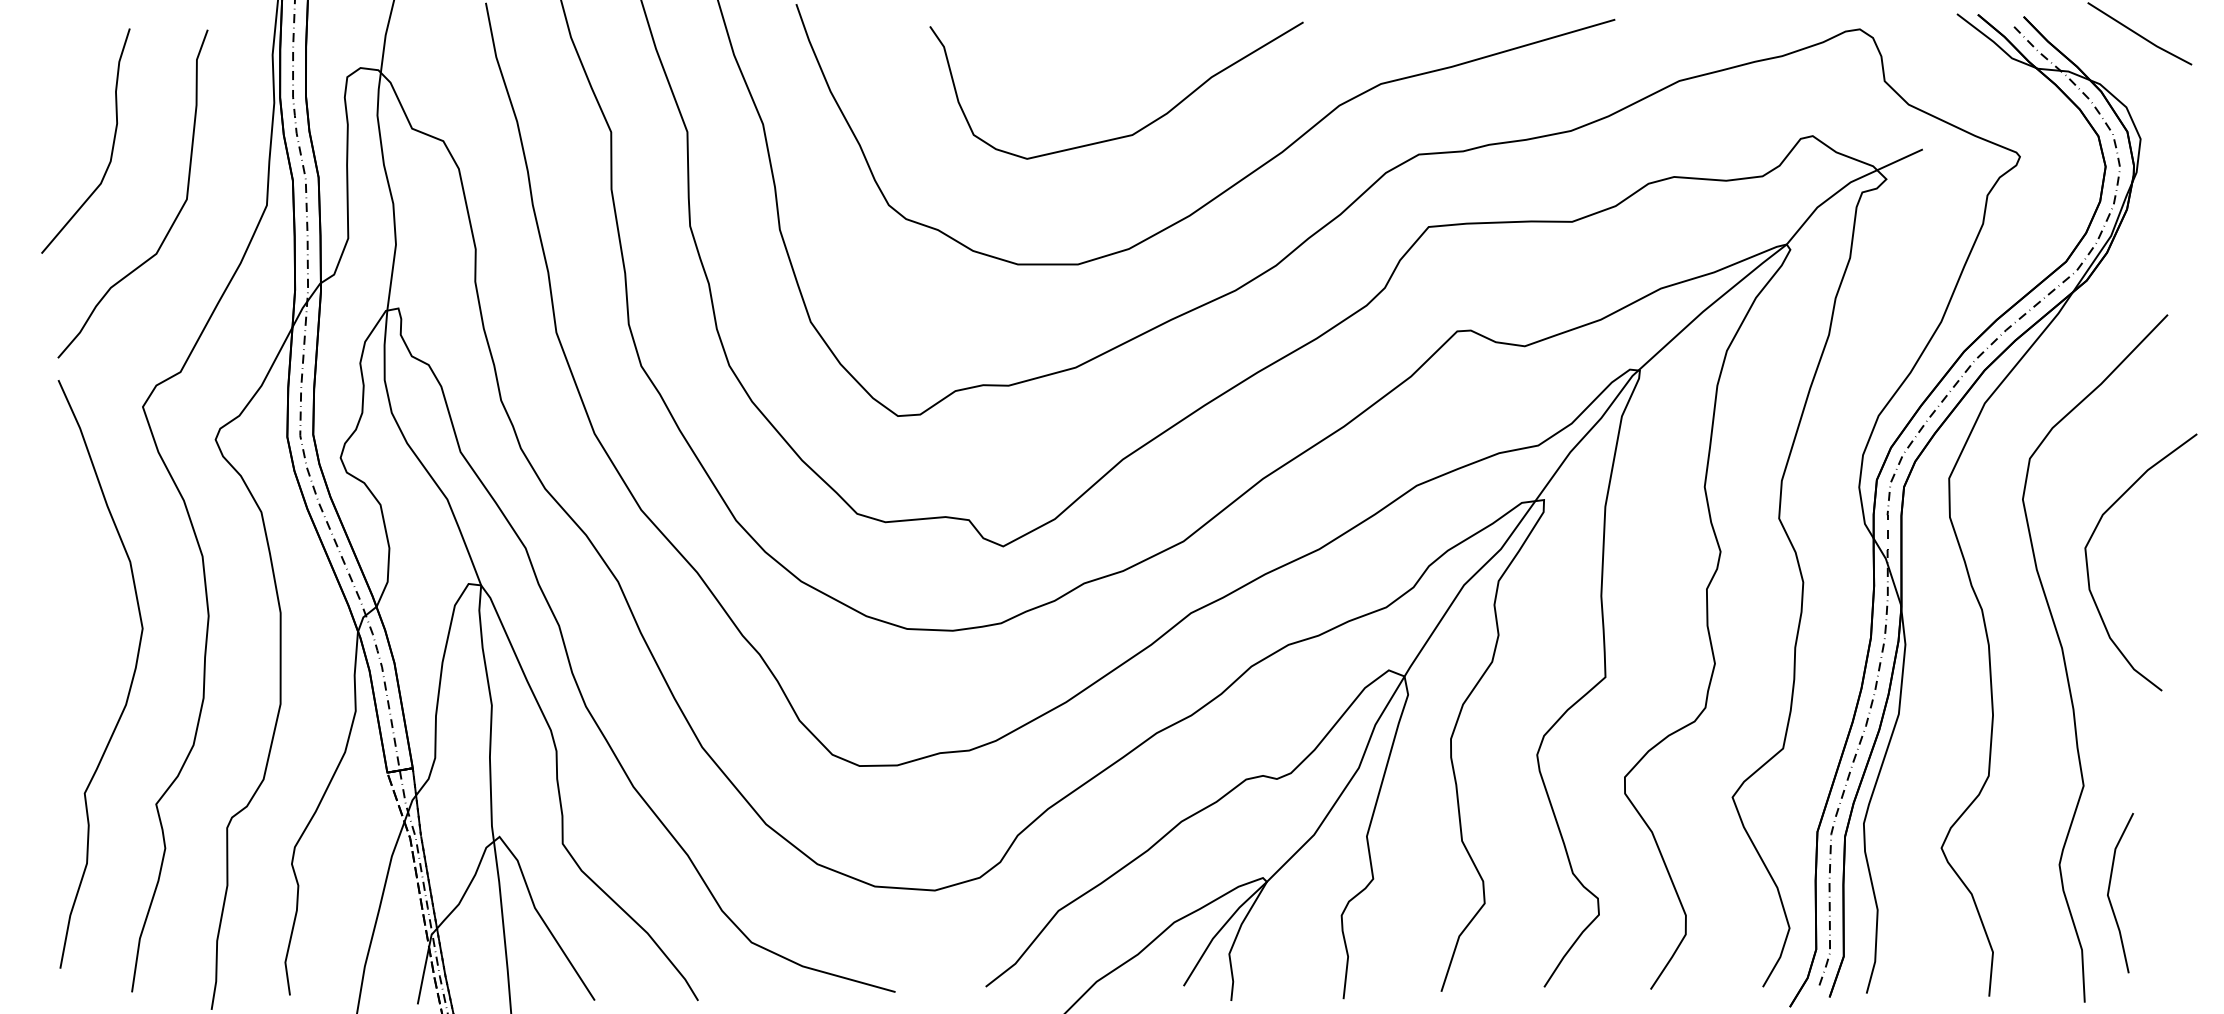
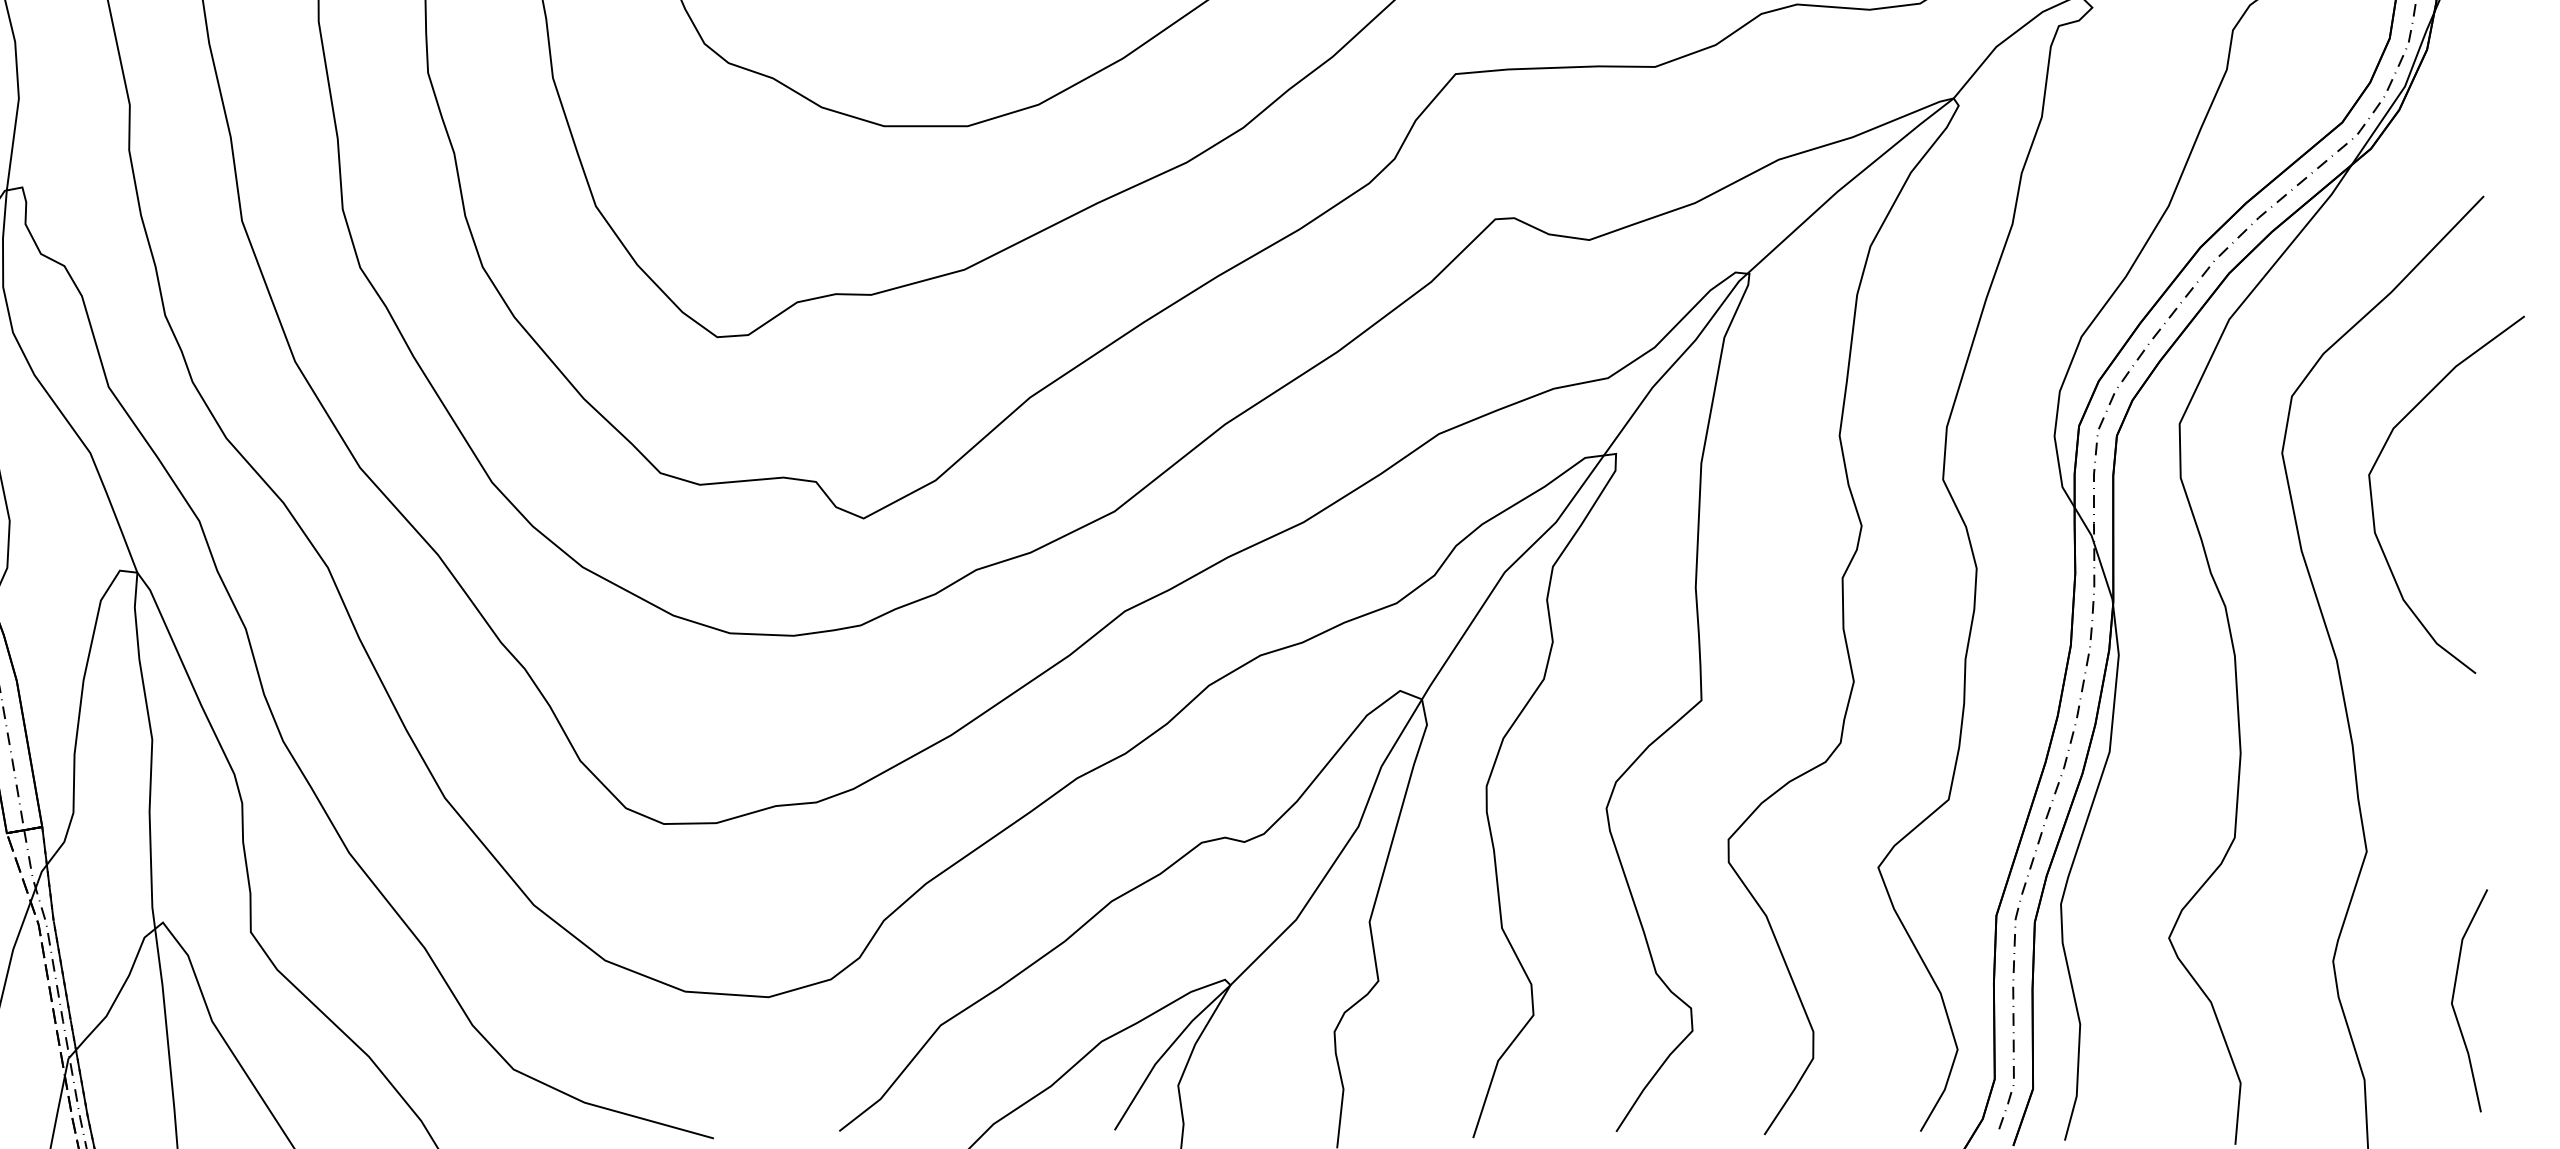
curve: (2088, 566) -> (2373, 500), moved
line: (2109, 892) -> (2454, 999), moved

